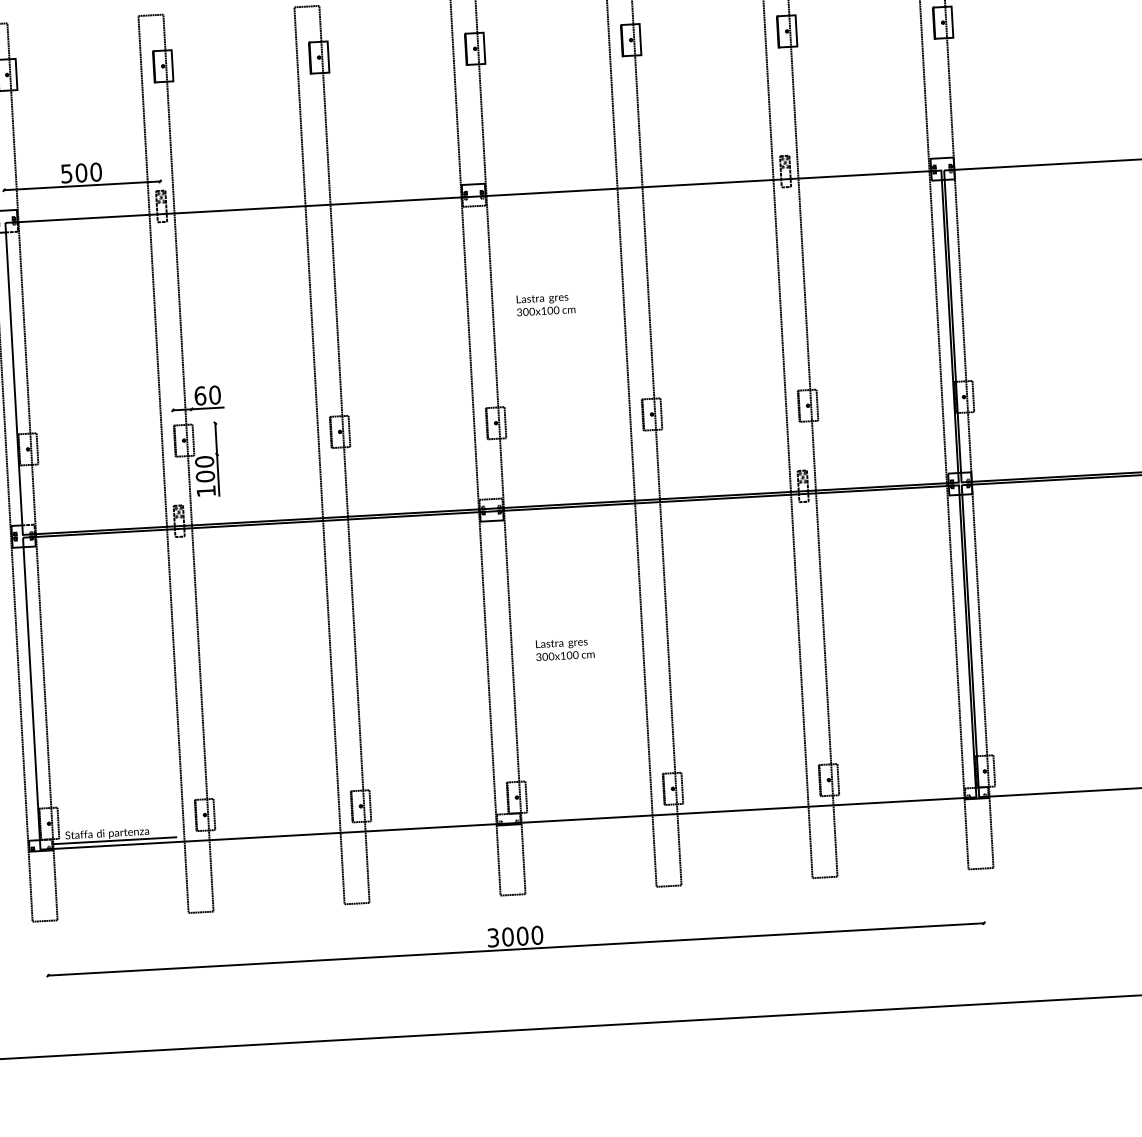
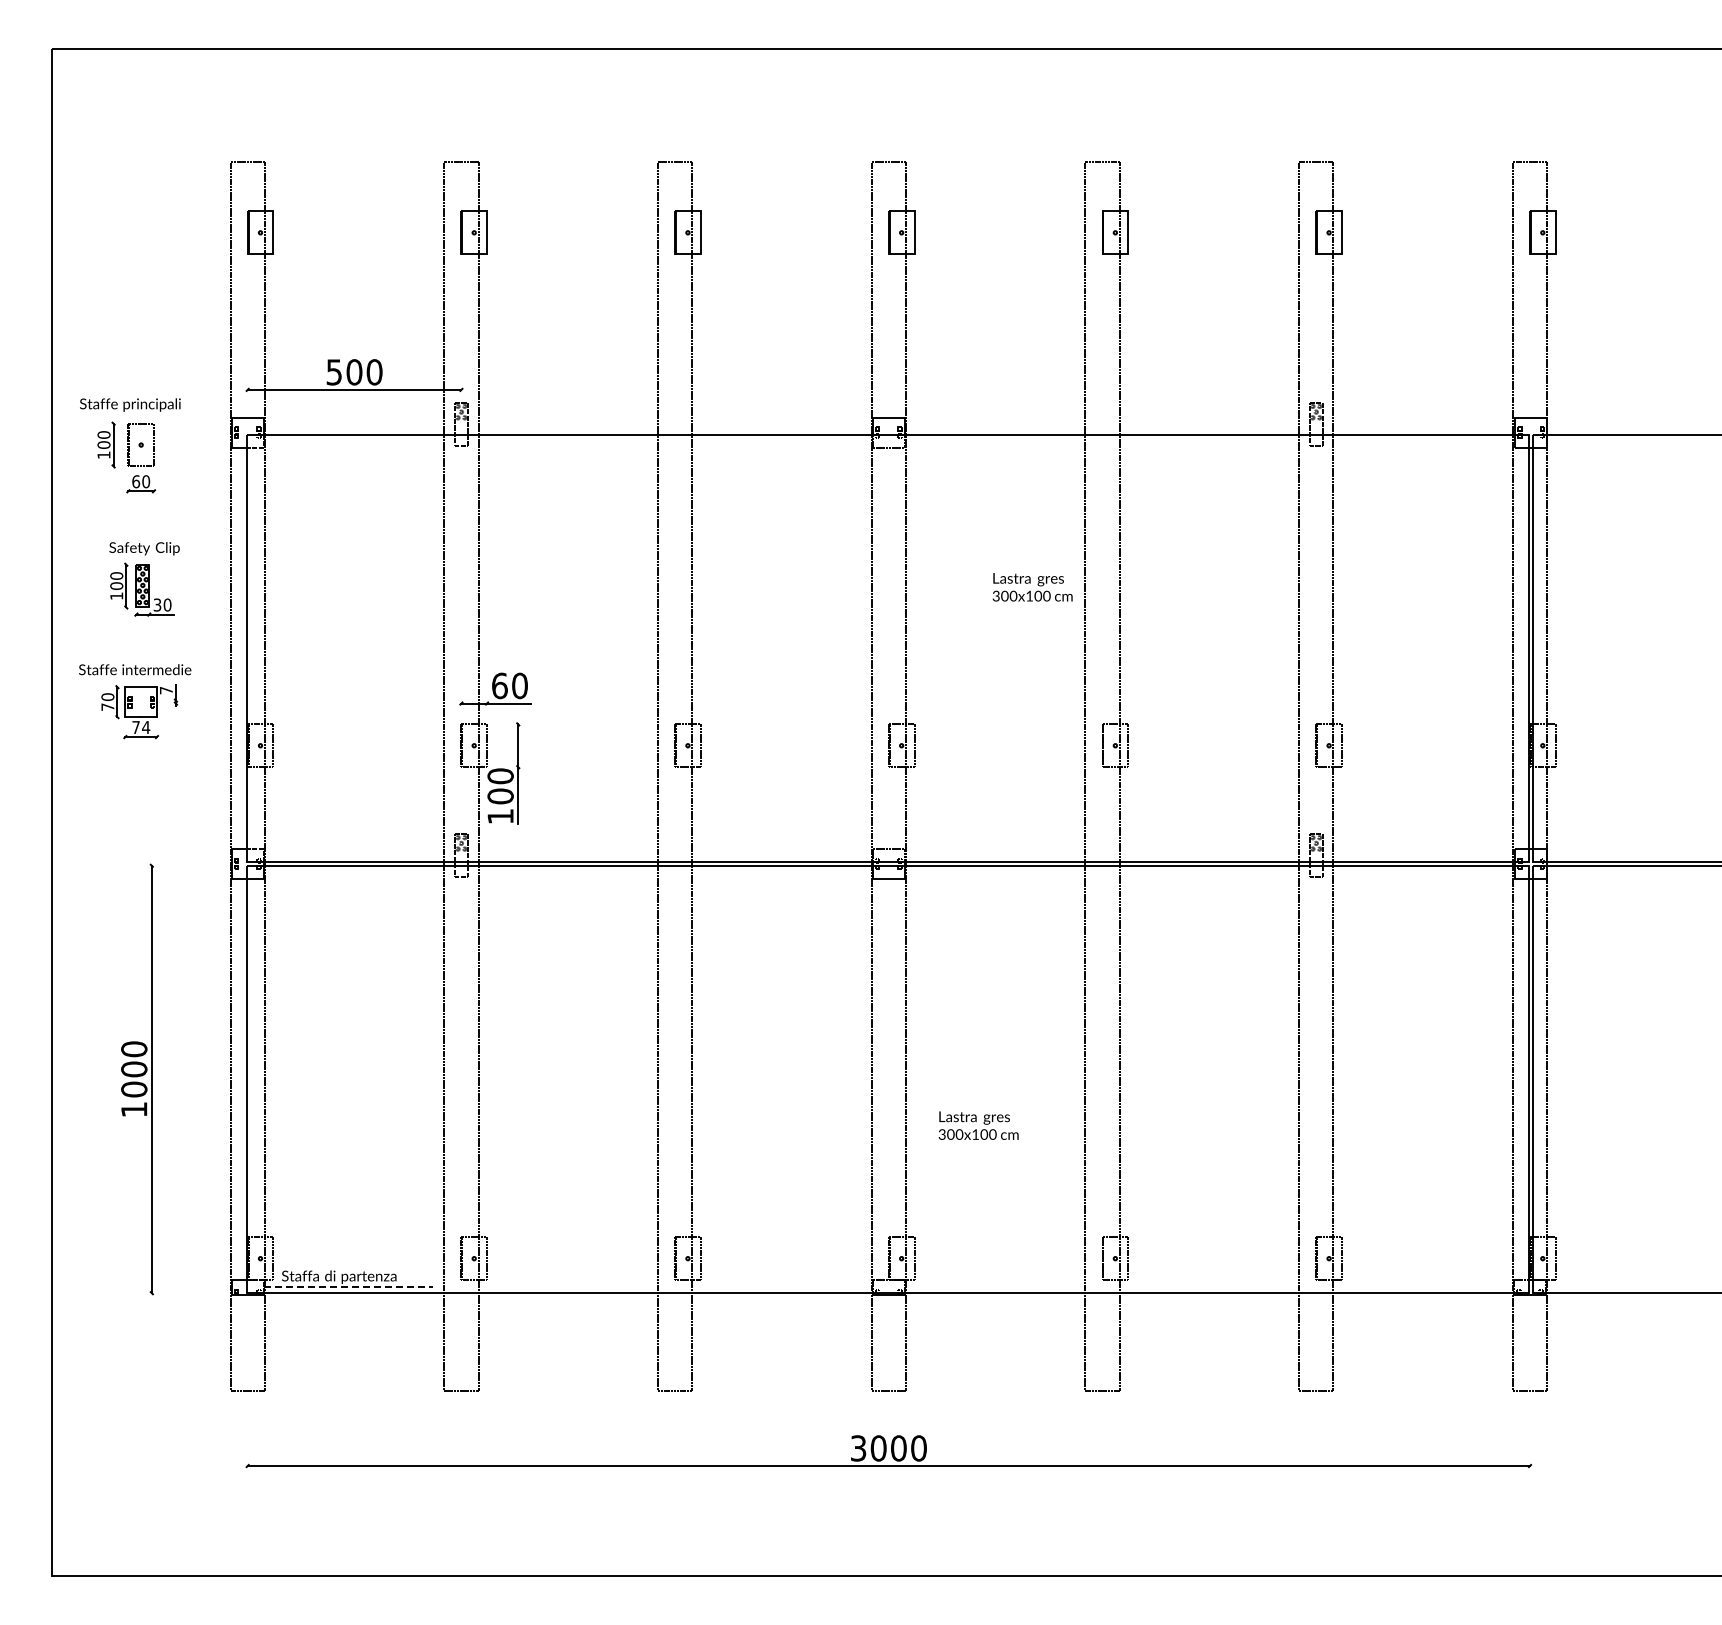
text: (545, 304) -> (1032, 587), moved
text: (564, 649) -> (978, 1125), moved
line: (114, 840) -> (348, 1286), solid -> dashed

